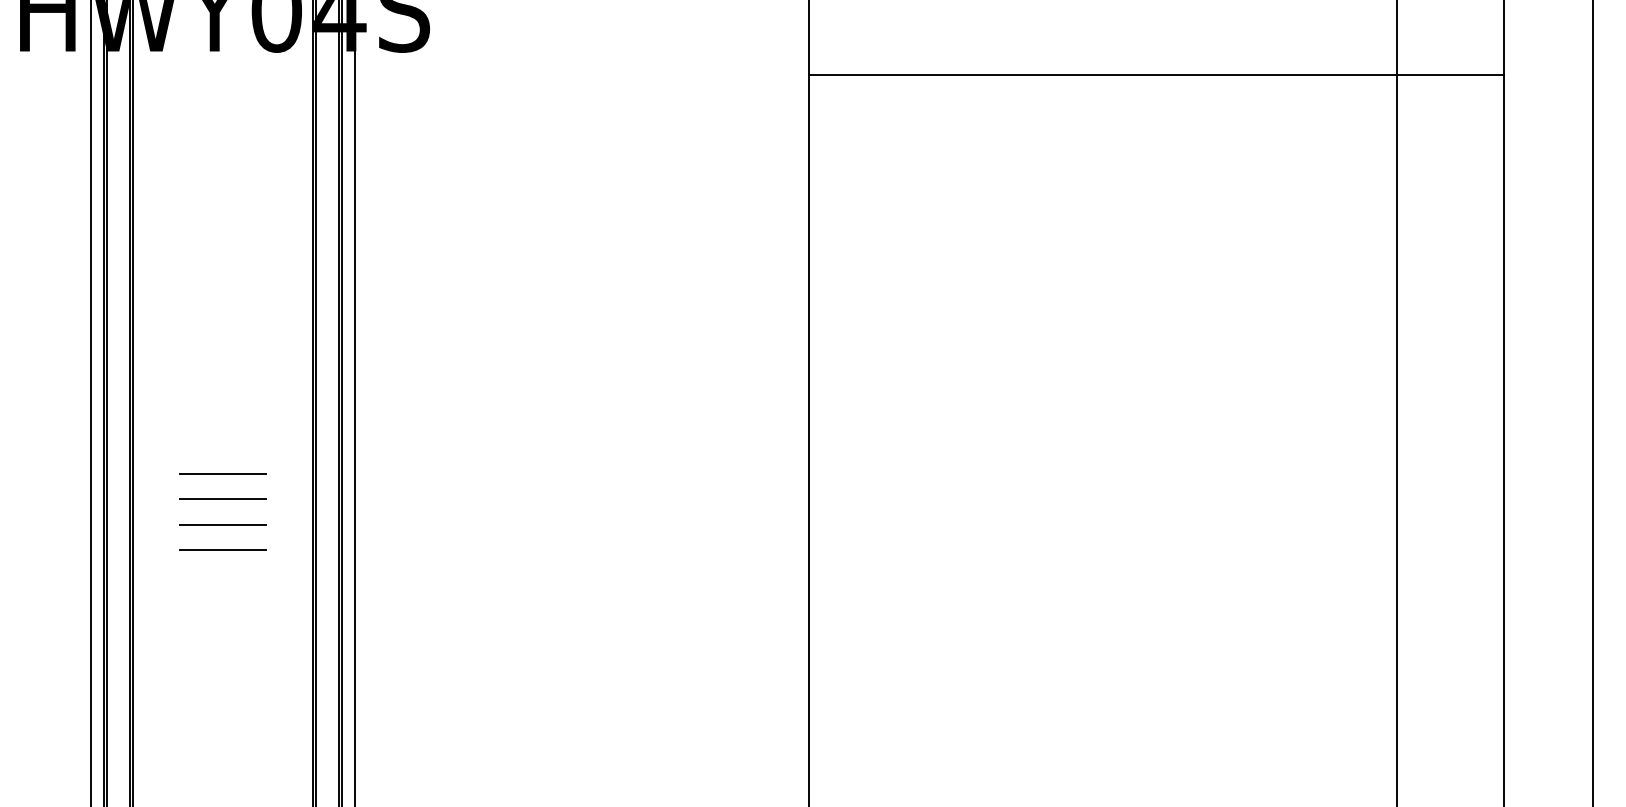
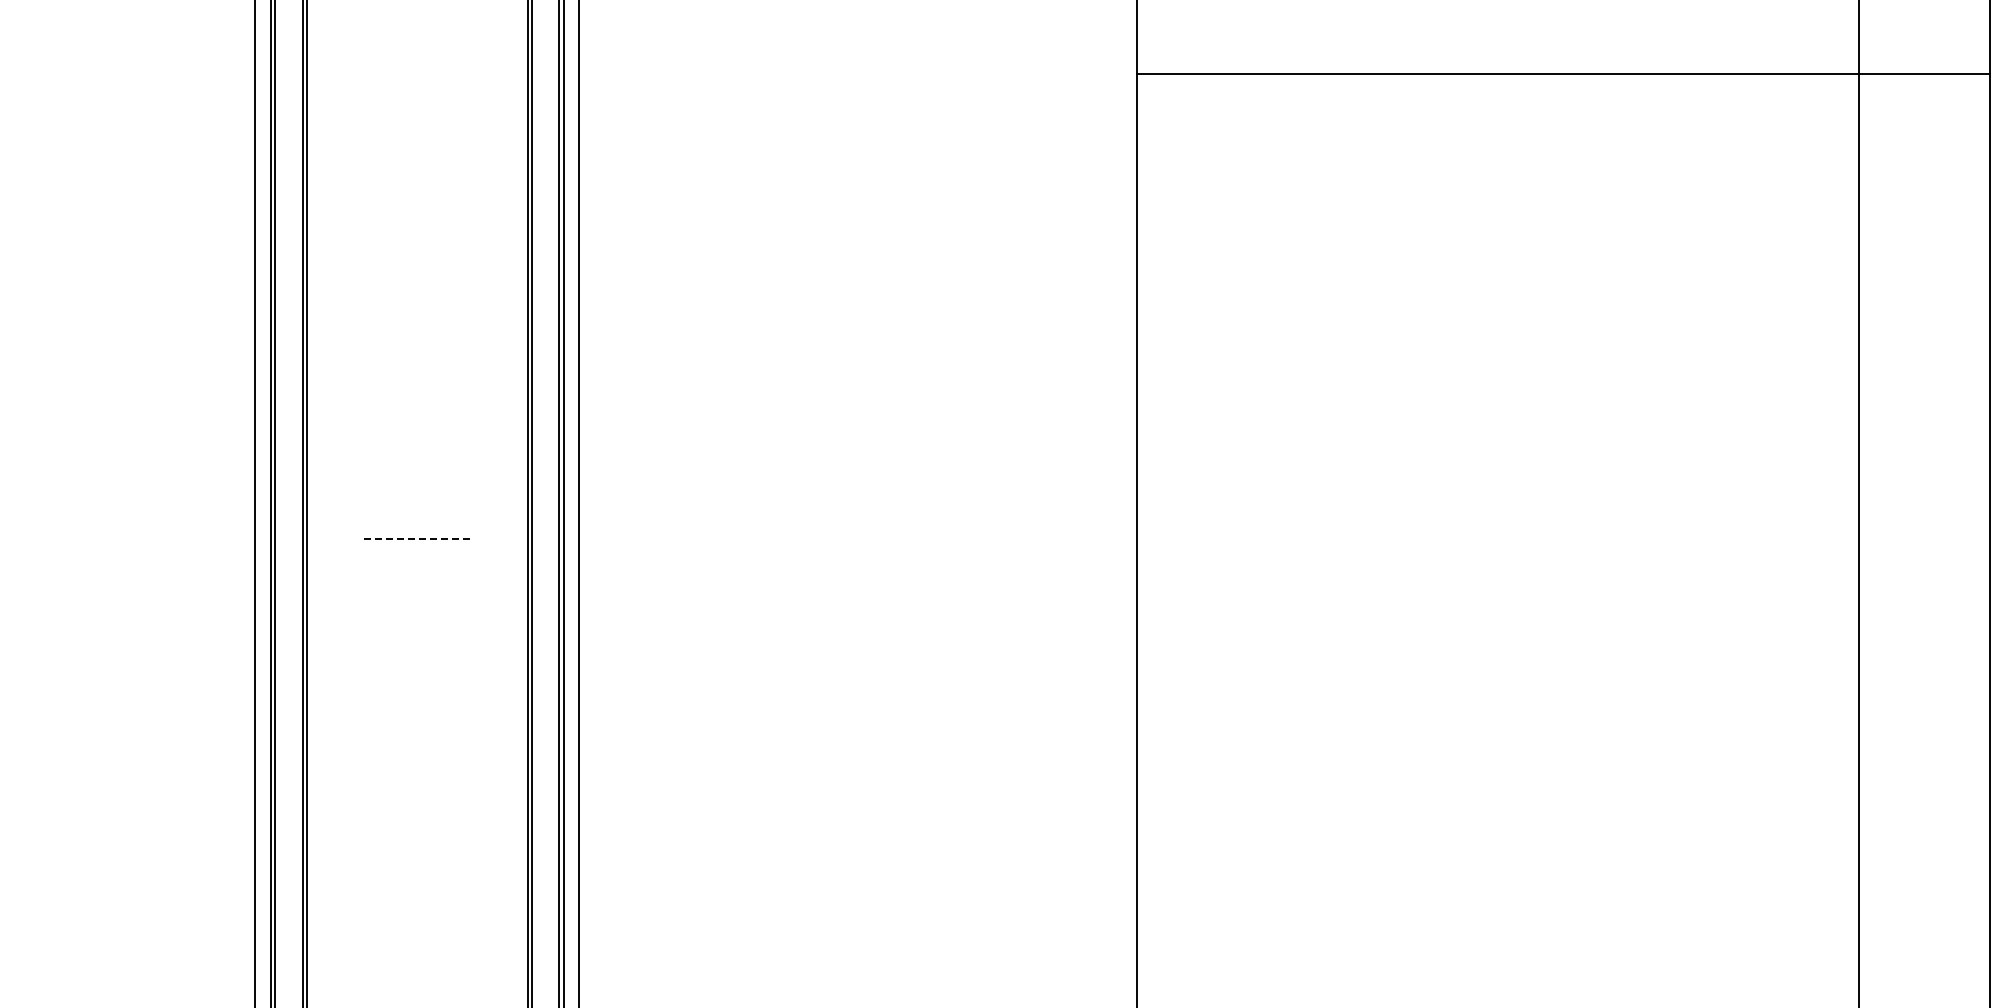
line: (1156, 74) -> (1563, 73), moved
line: (223, 474) -> (417, 508), removed
line: (223, 499) -> (417, 539), solid -> dashed
line: (223, 524) -> (417, 570), removed
line: (223, 549) -> (417, 601), removed

